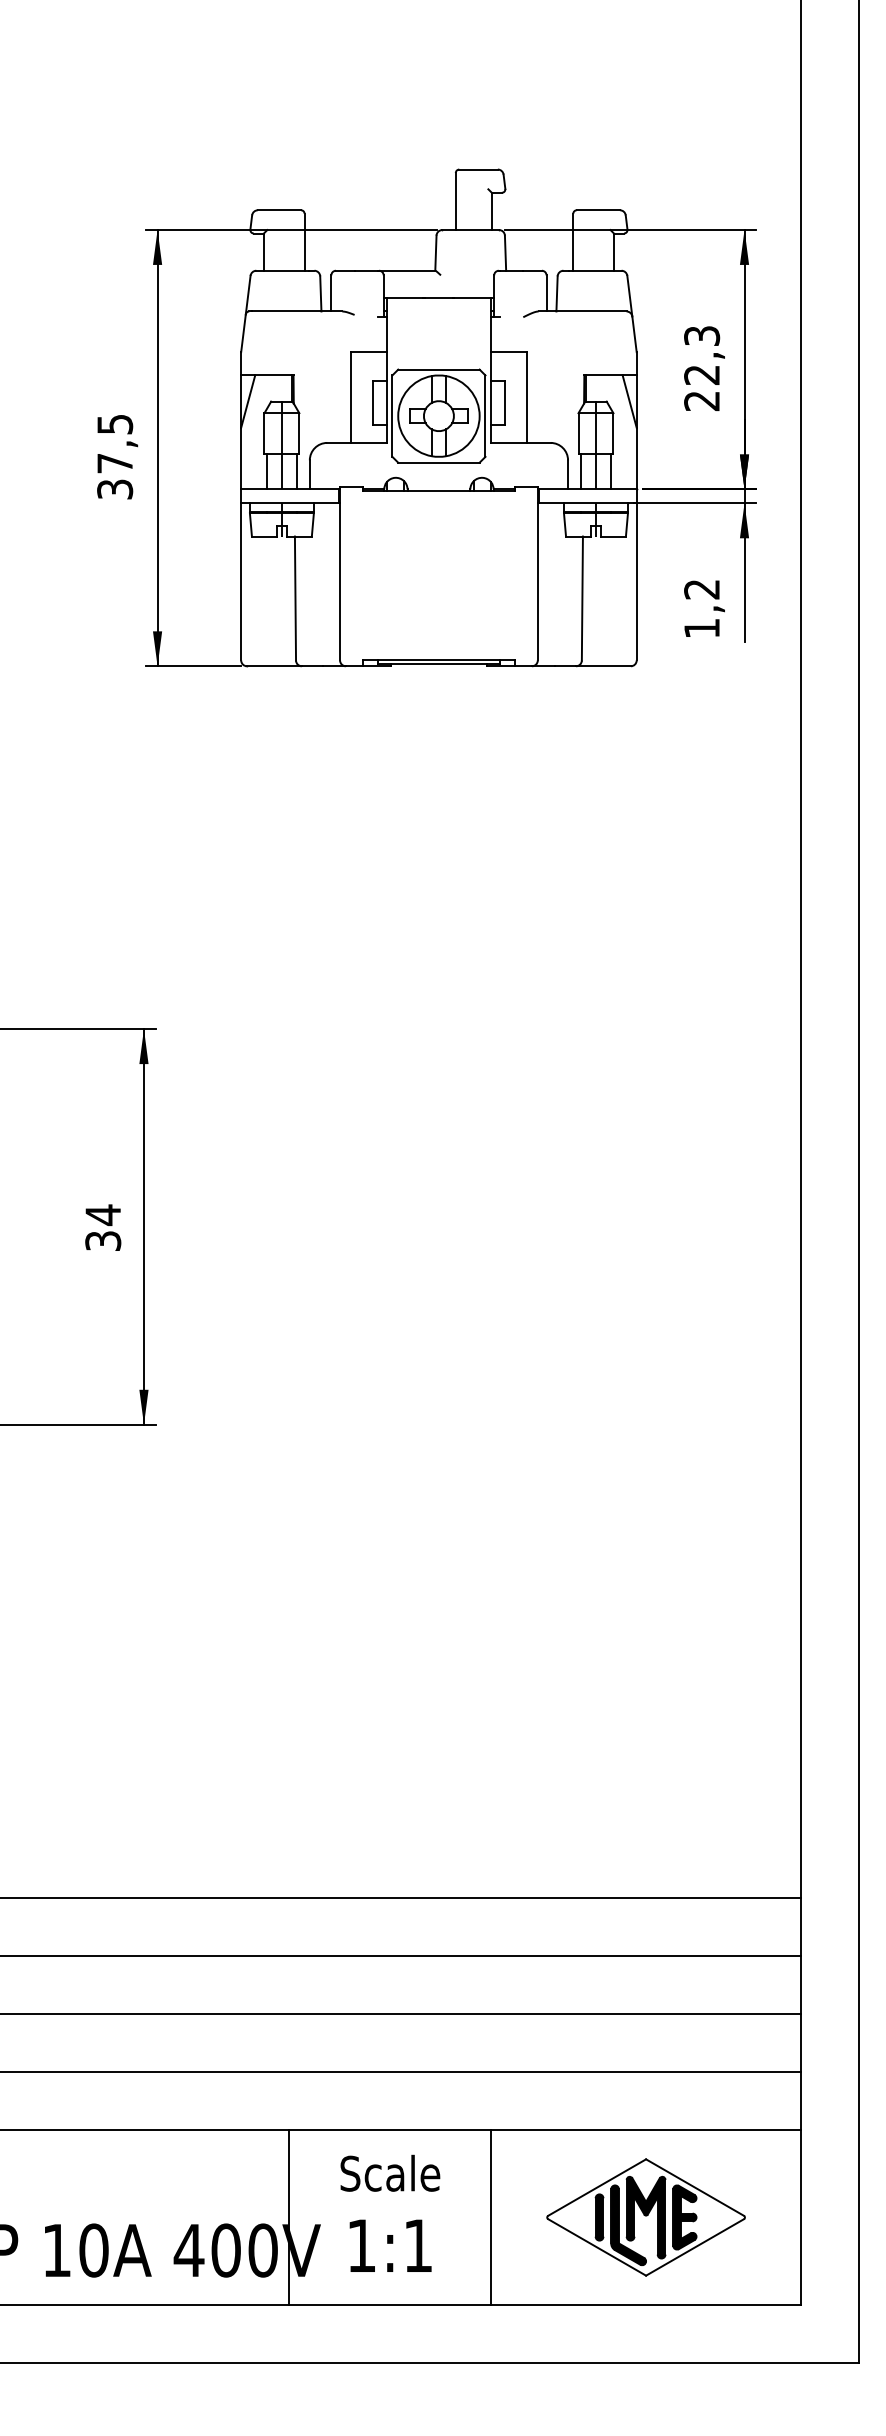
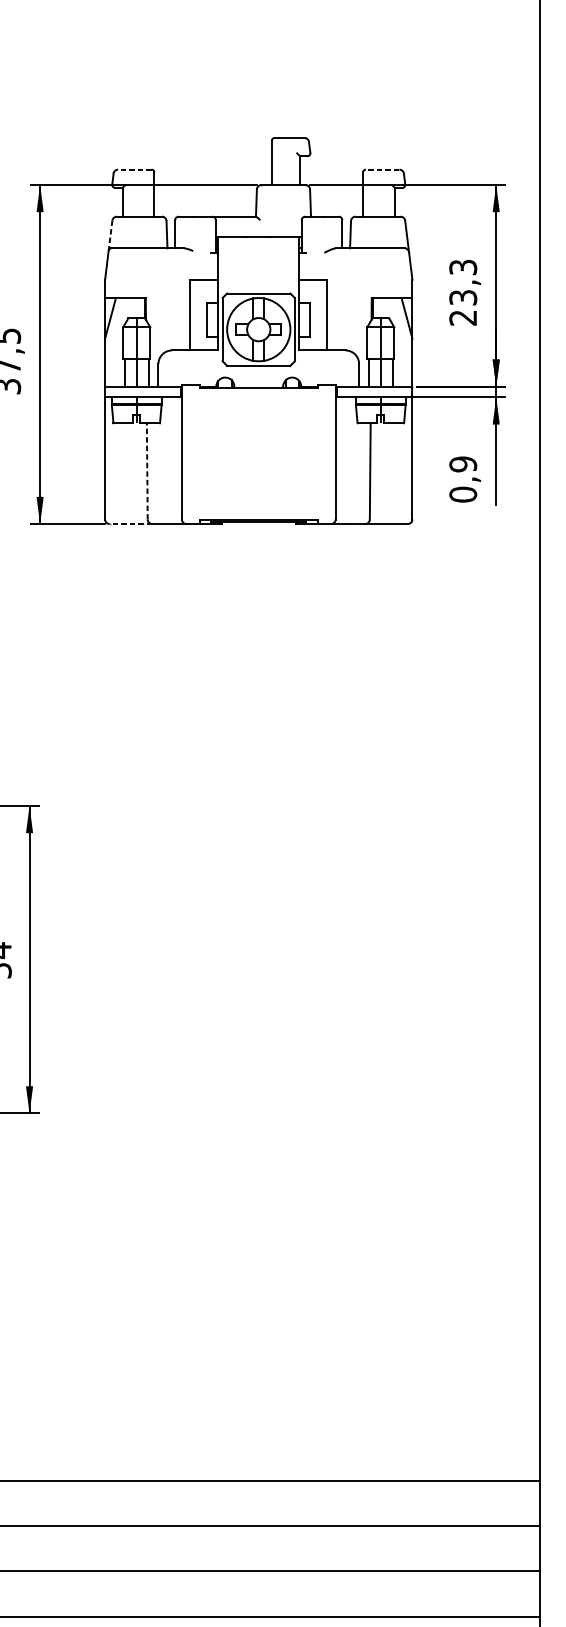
line: (279, 210) -> (134, 169), solid -> dashed
line: (598, 210) -> (382, 169), solid -> dashed
line: (248, 295) -> (110, 235), solid -> dashed
text: (702, 374) -> (463, 297), 22,3 -> 23,3
line: (295, 598) -> (147, 471), solid -> dashed
text: (702, 608) -> (463, 479), 1,2 -> 0,9
line: (273, 666) -> (130, 524), solid -> dashed

